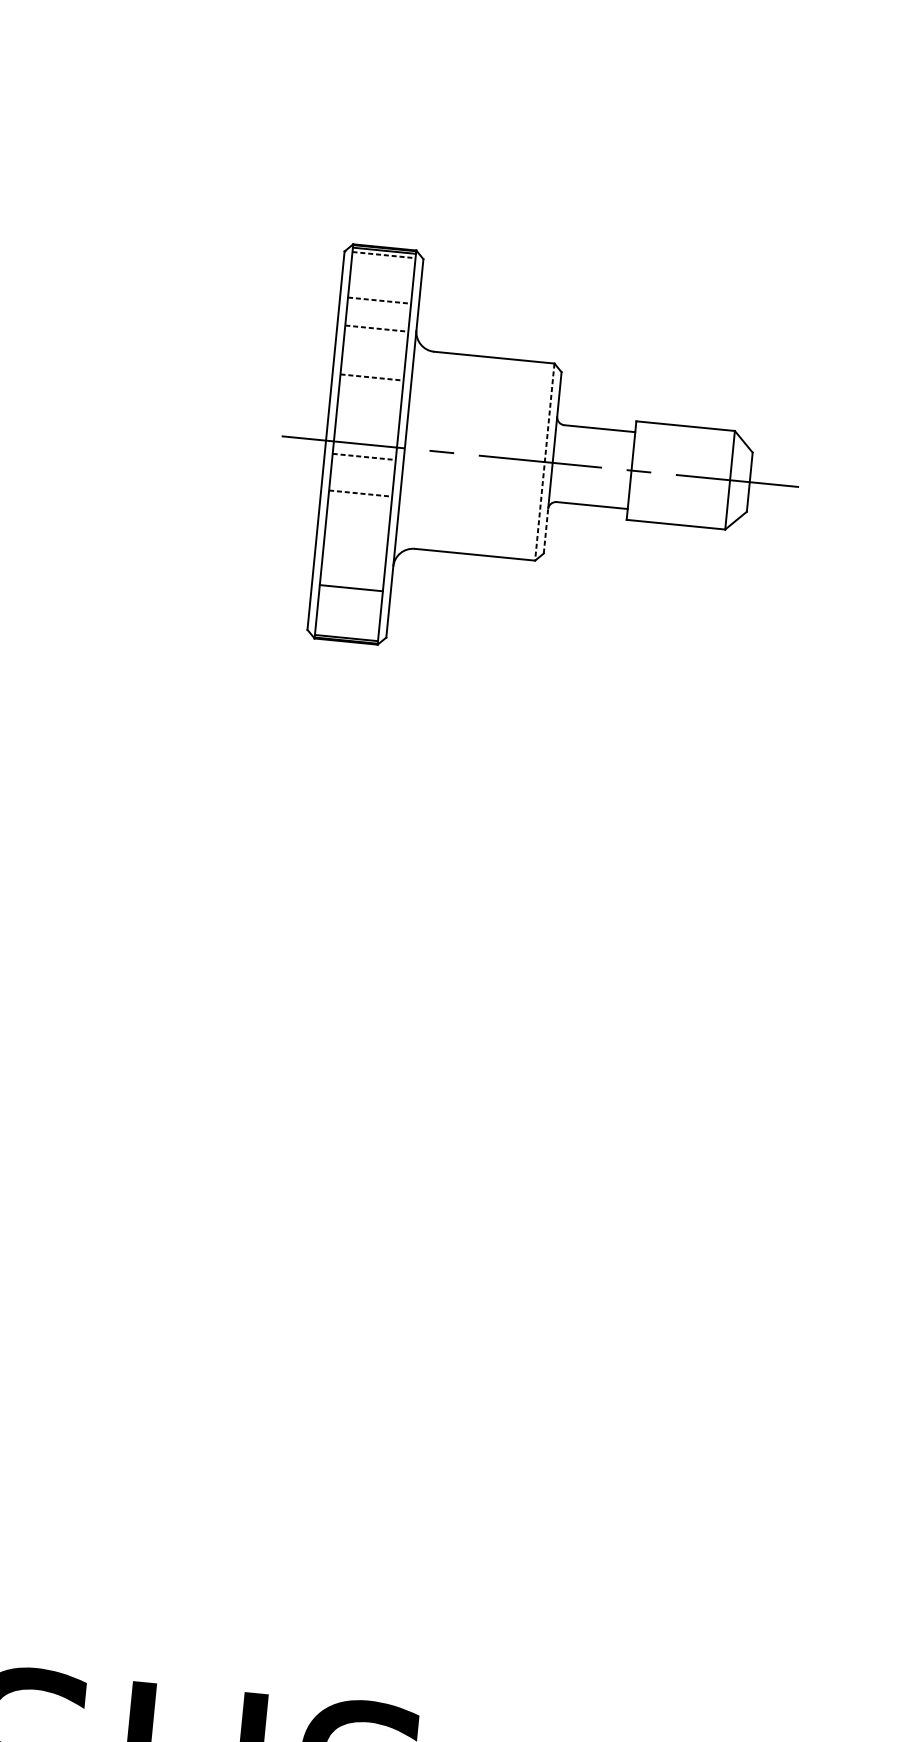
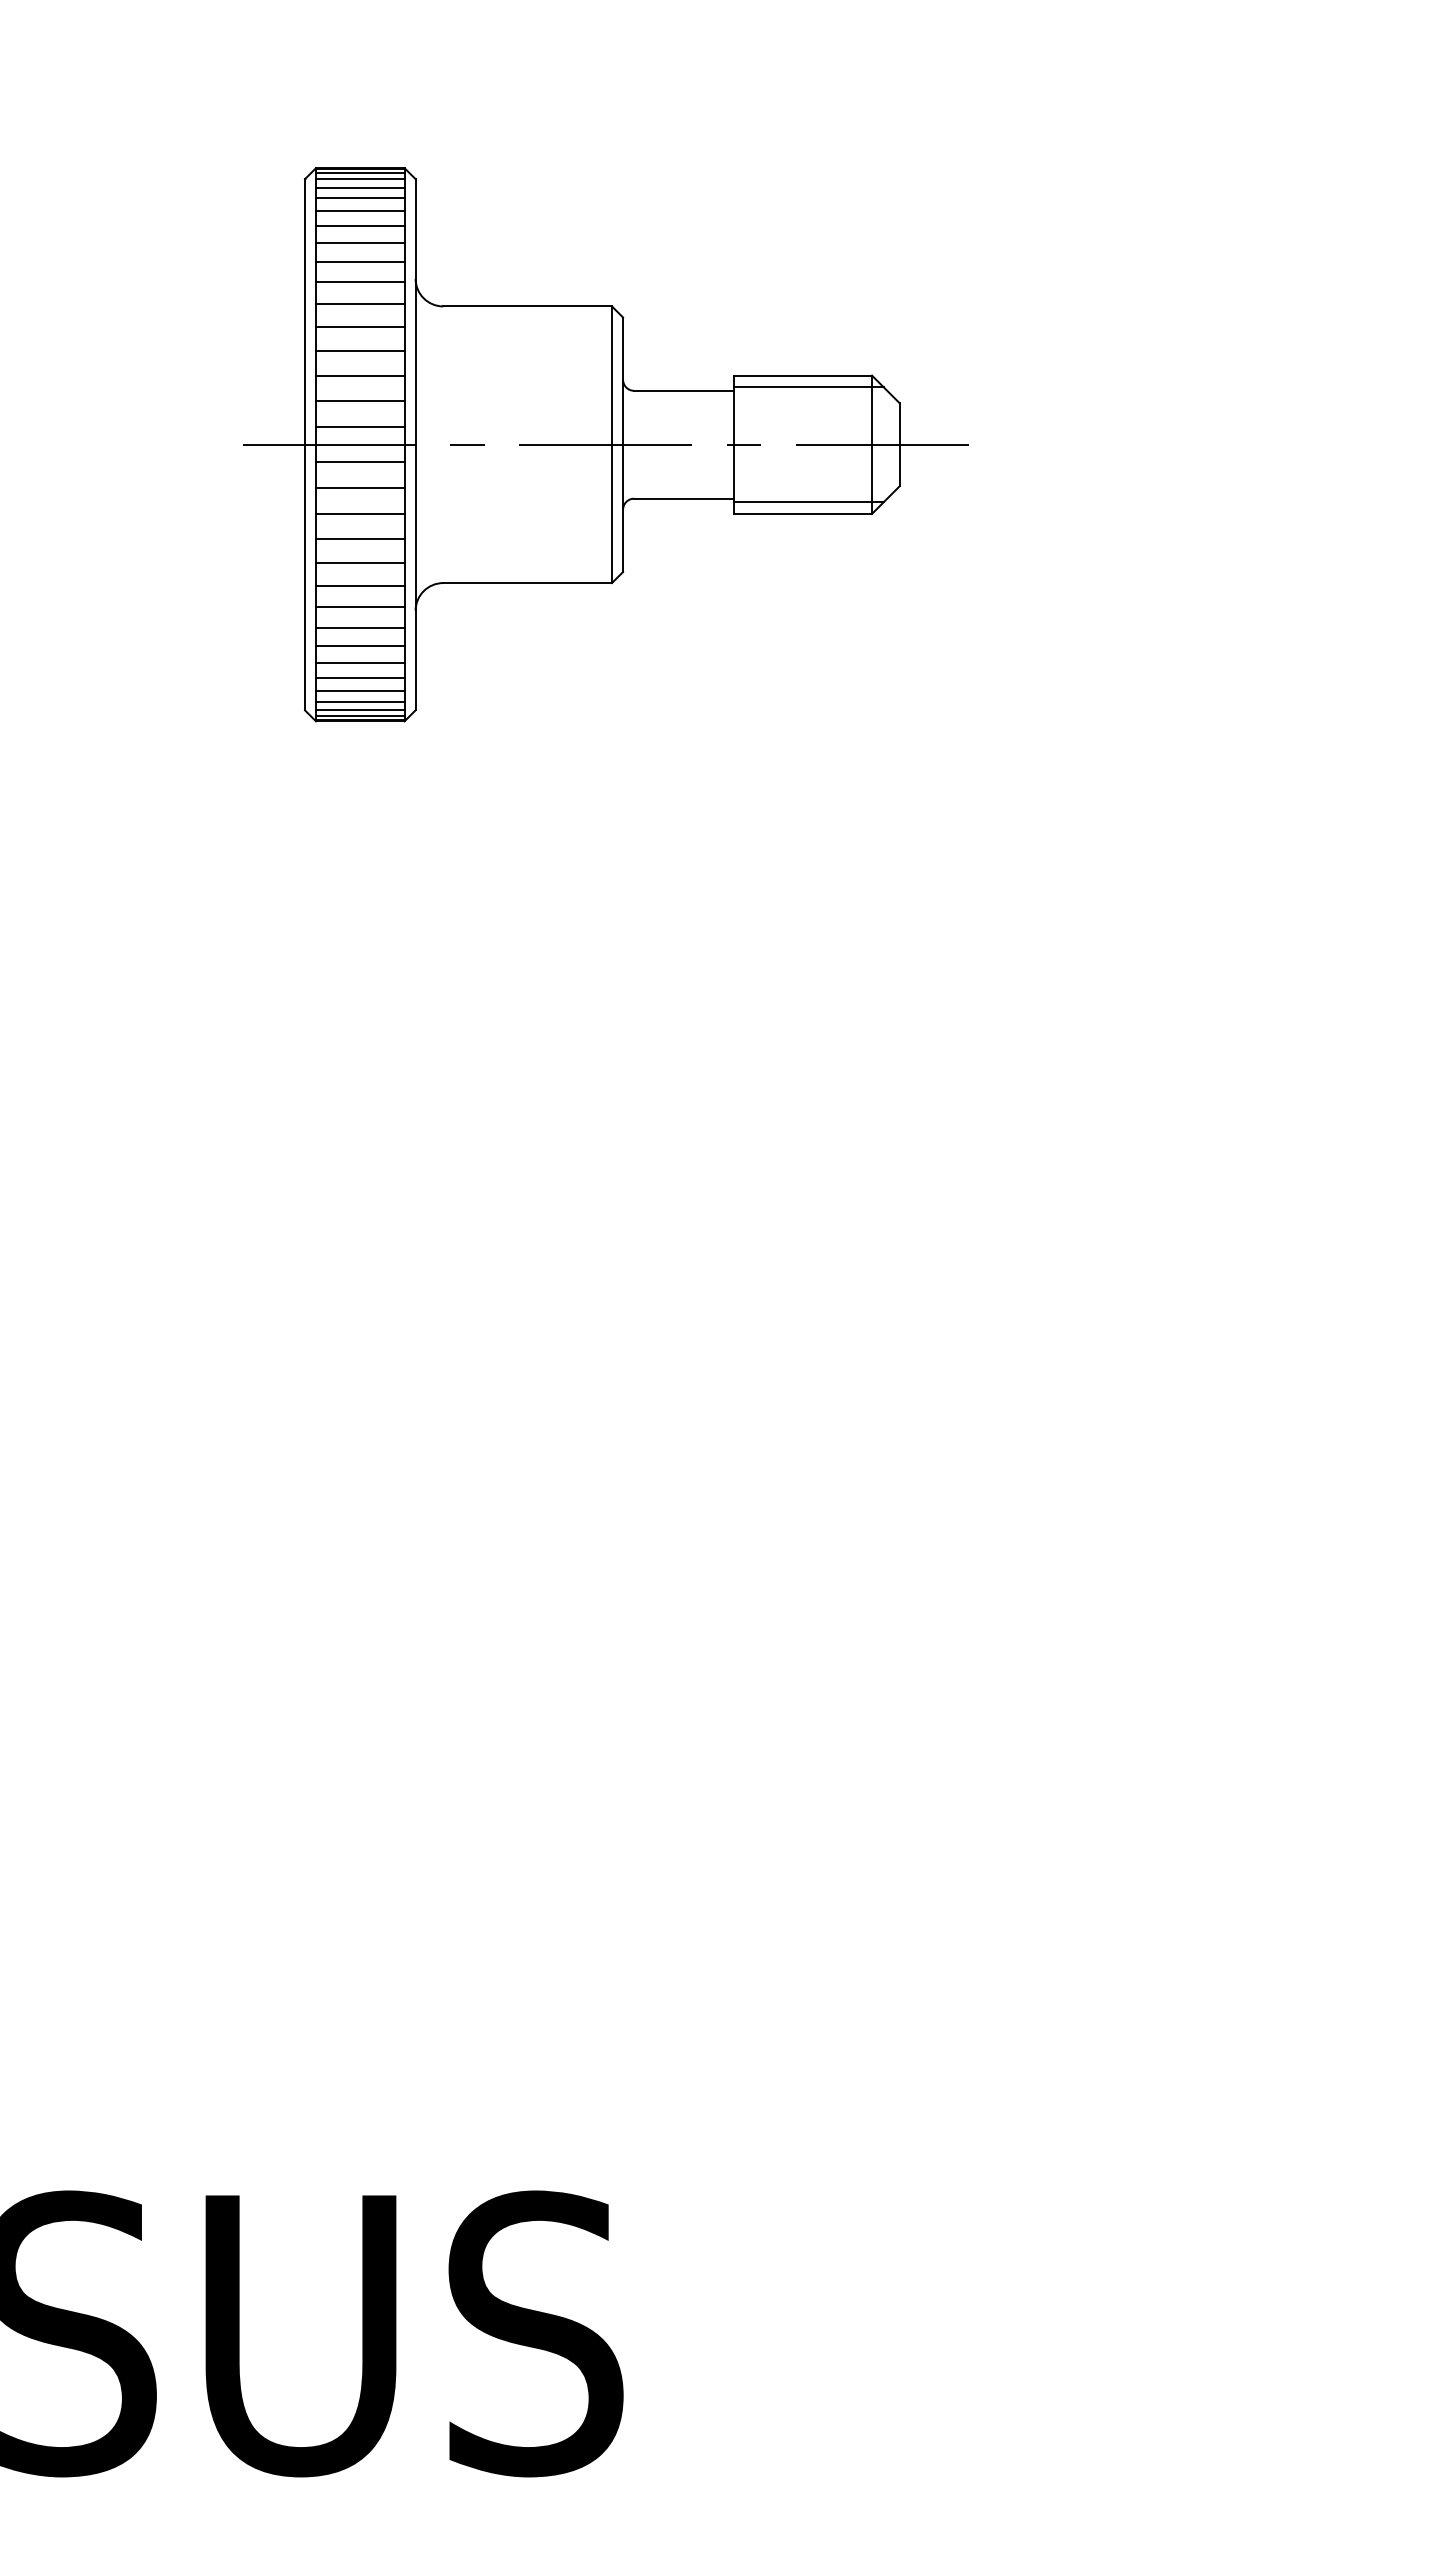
line: (384, 254) -> (360, 178), dashed -> solid
line: (383, 261) -> (360, 187), added
line: (382, 269) -> (360, 198), added
line: (381, 278) -> (360, 211), added
line: (380, 288) -> (360, 225), added
line: (379, 300) -> (360, 242), dashed -> solid
line: (378, 313) -> (360, 261), added
line: (376, 328) -> (360, 282), dashed -> solid
line: (375, 343) -> (360, 303), added
line: (373, 360) -> (360, 326), added
line: (372, 377) -> (360, 350), dashed -> solid
line: (370, 395) -> (360, 375), added
line: (368, 413) -> (360, 401), added
line: (366, 432) -> (360, 427), added
line: (688, 435) -> (808, 387), added
line: (364, 457) -> (360, 462), dashed -> solid
line: (545, 462) -> (612, 445), dashed -> solid
line: (362, 475) -> (360, 488), added
line: (360, 493) -> (360, 513), dashed -> solid
line: (359, 511) -> (360, 538), added
line: (680, 516) -> (808, 501), added
line: (357, 528) -> (360, 562), added
line: (546, 530) -> (623, 539), dashed -> solid
line: (355, 544) -> (360, 585), added
line: (354, 560) -> (360, 607), added
line: (352, 574) -> (360, 627), added
line: (350, 600) -> (360, 663), added
line: (349, 611) -> (360, 678), added
line: (348, 620) -> (360, 691), added
line: (347, 628) -> (360, 702), added
line: (347, 633) -> (360, 710), added

